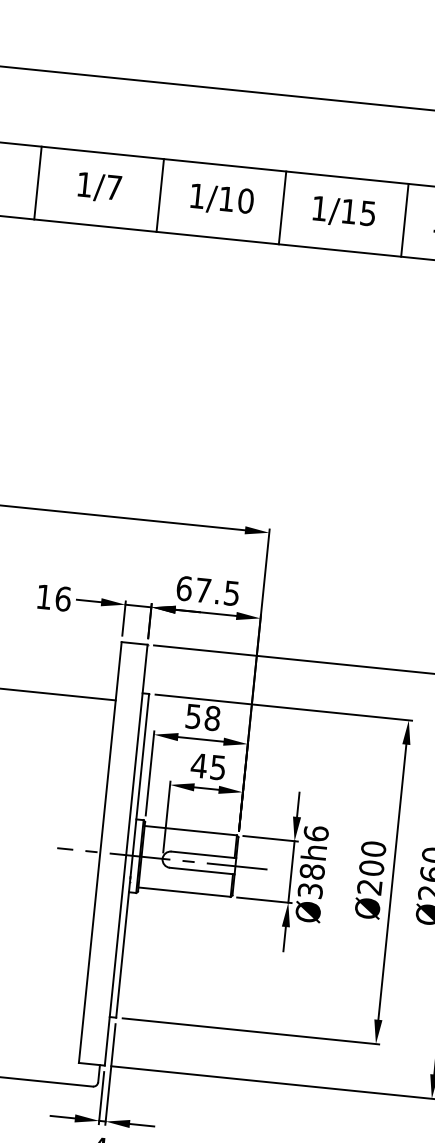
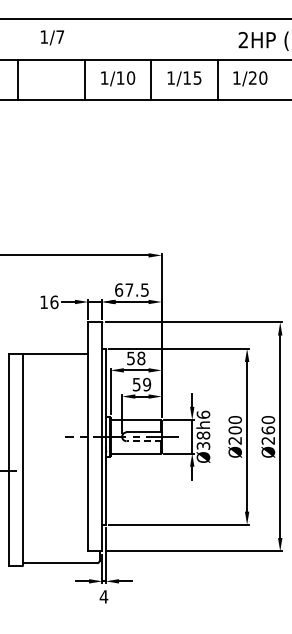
text: (99, 186) -> (52, 37), moved
text: (207, 766) -> (141, 384), 45 -> 59
line: (202, 871) -> (144, 441), solid -> dashed

